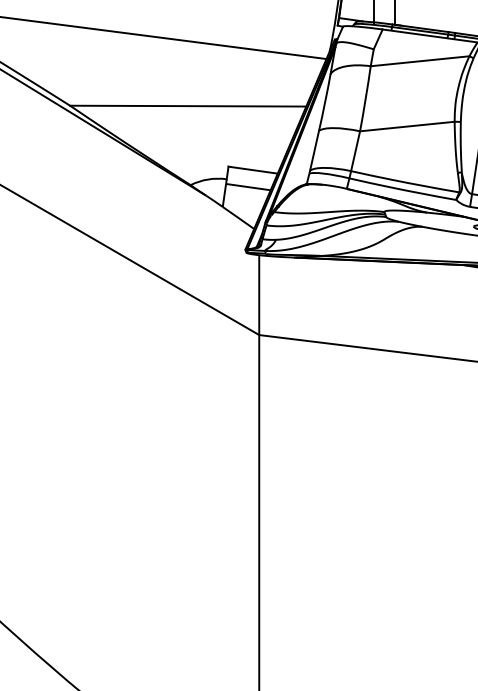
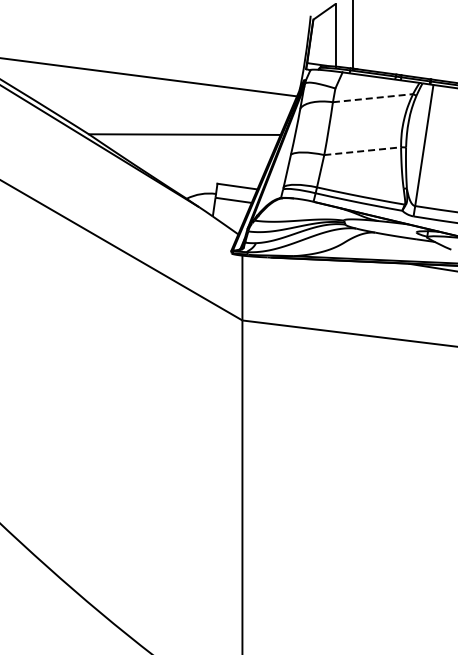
line: (420, 61) -> (373, 98), solid -> dashed
line: (407, 126) -> (362, 151), solid -> dashed

